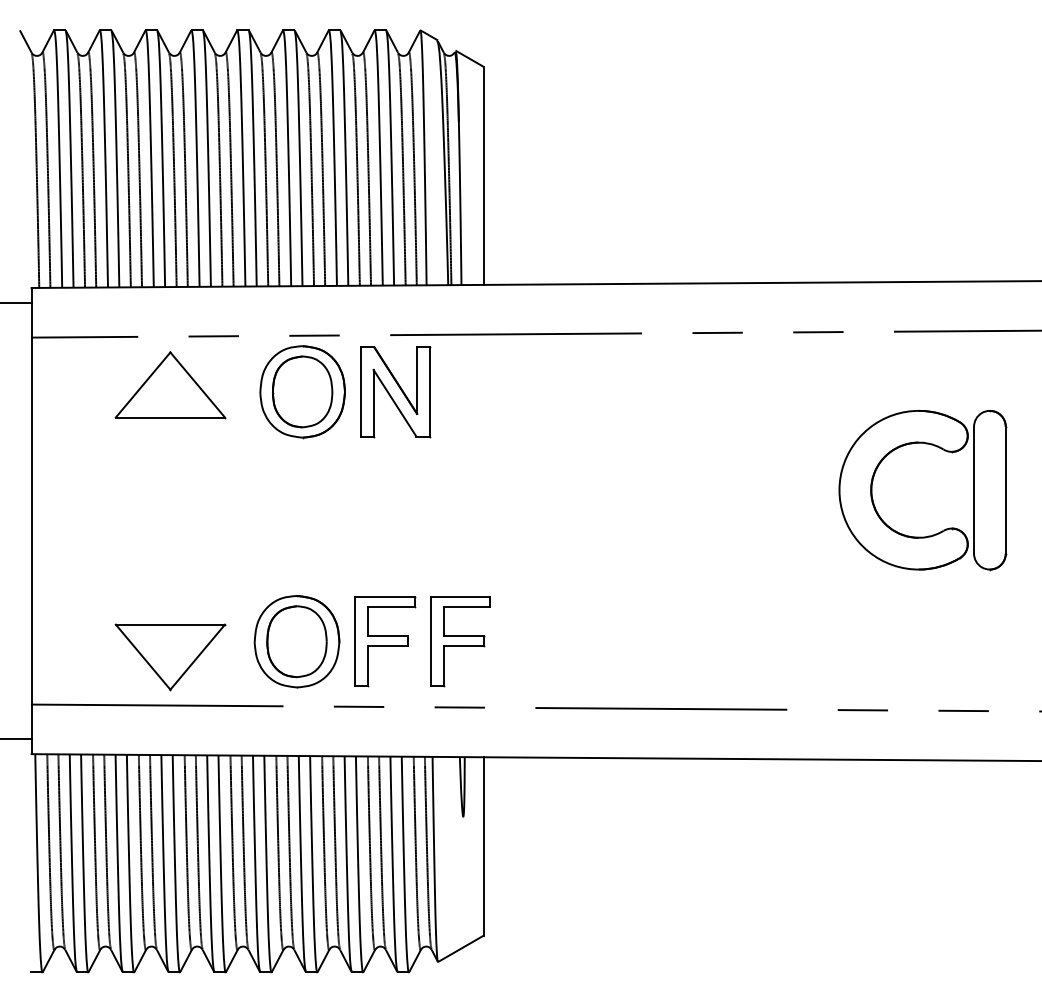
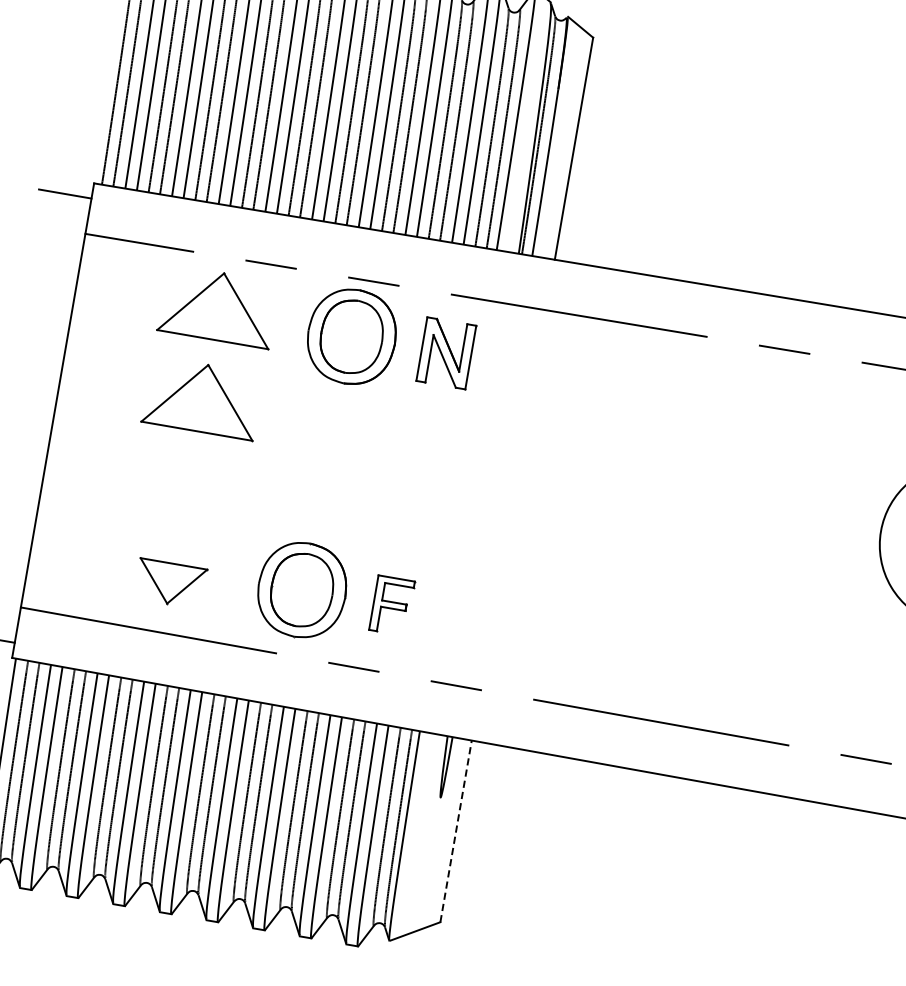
part: (395, 392) -> (446, 353), size x0.7
part: (170, 475) -> (202, 398), added
part: (385, 641) -> (392, 605), size x0.6
part: (460, 641) -> (468, 618), removed
part: (170, 657) -> (170, 583), size x0.6
line: (483, 845) -> (456, 830), solid -> dashed

